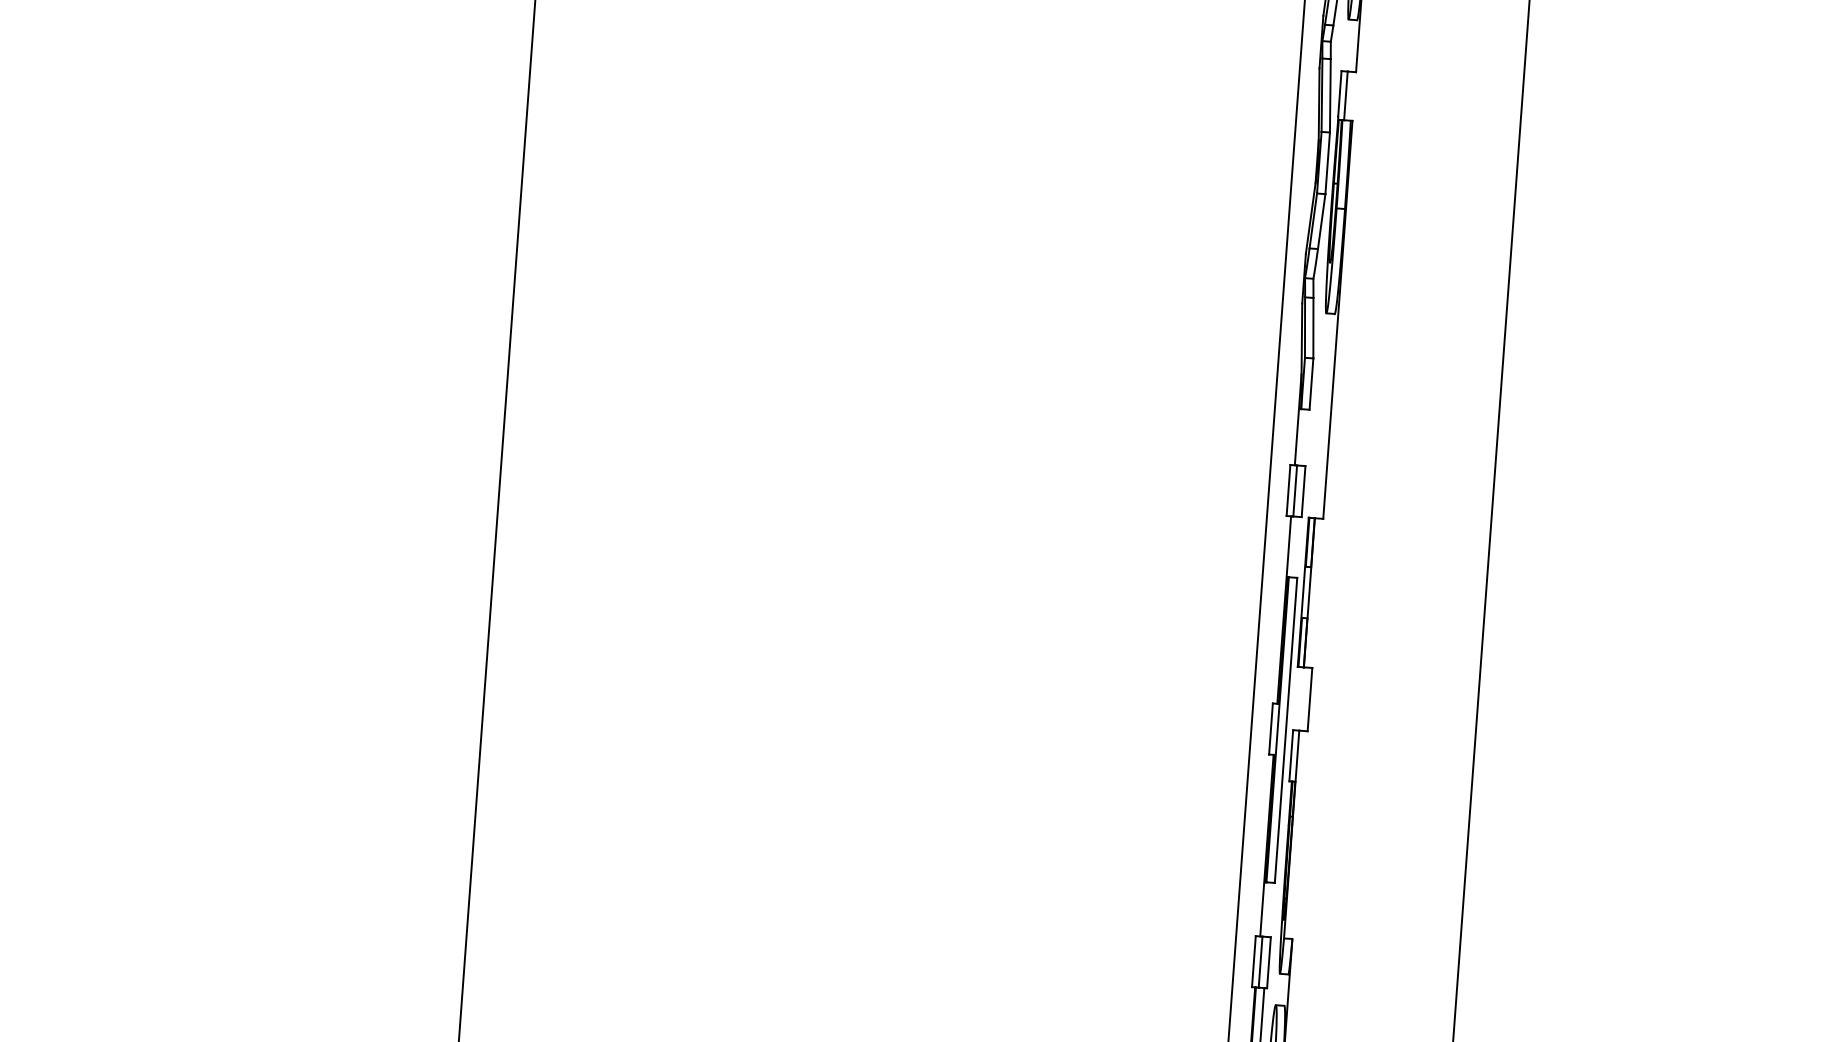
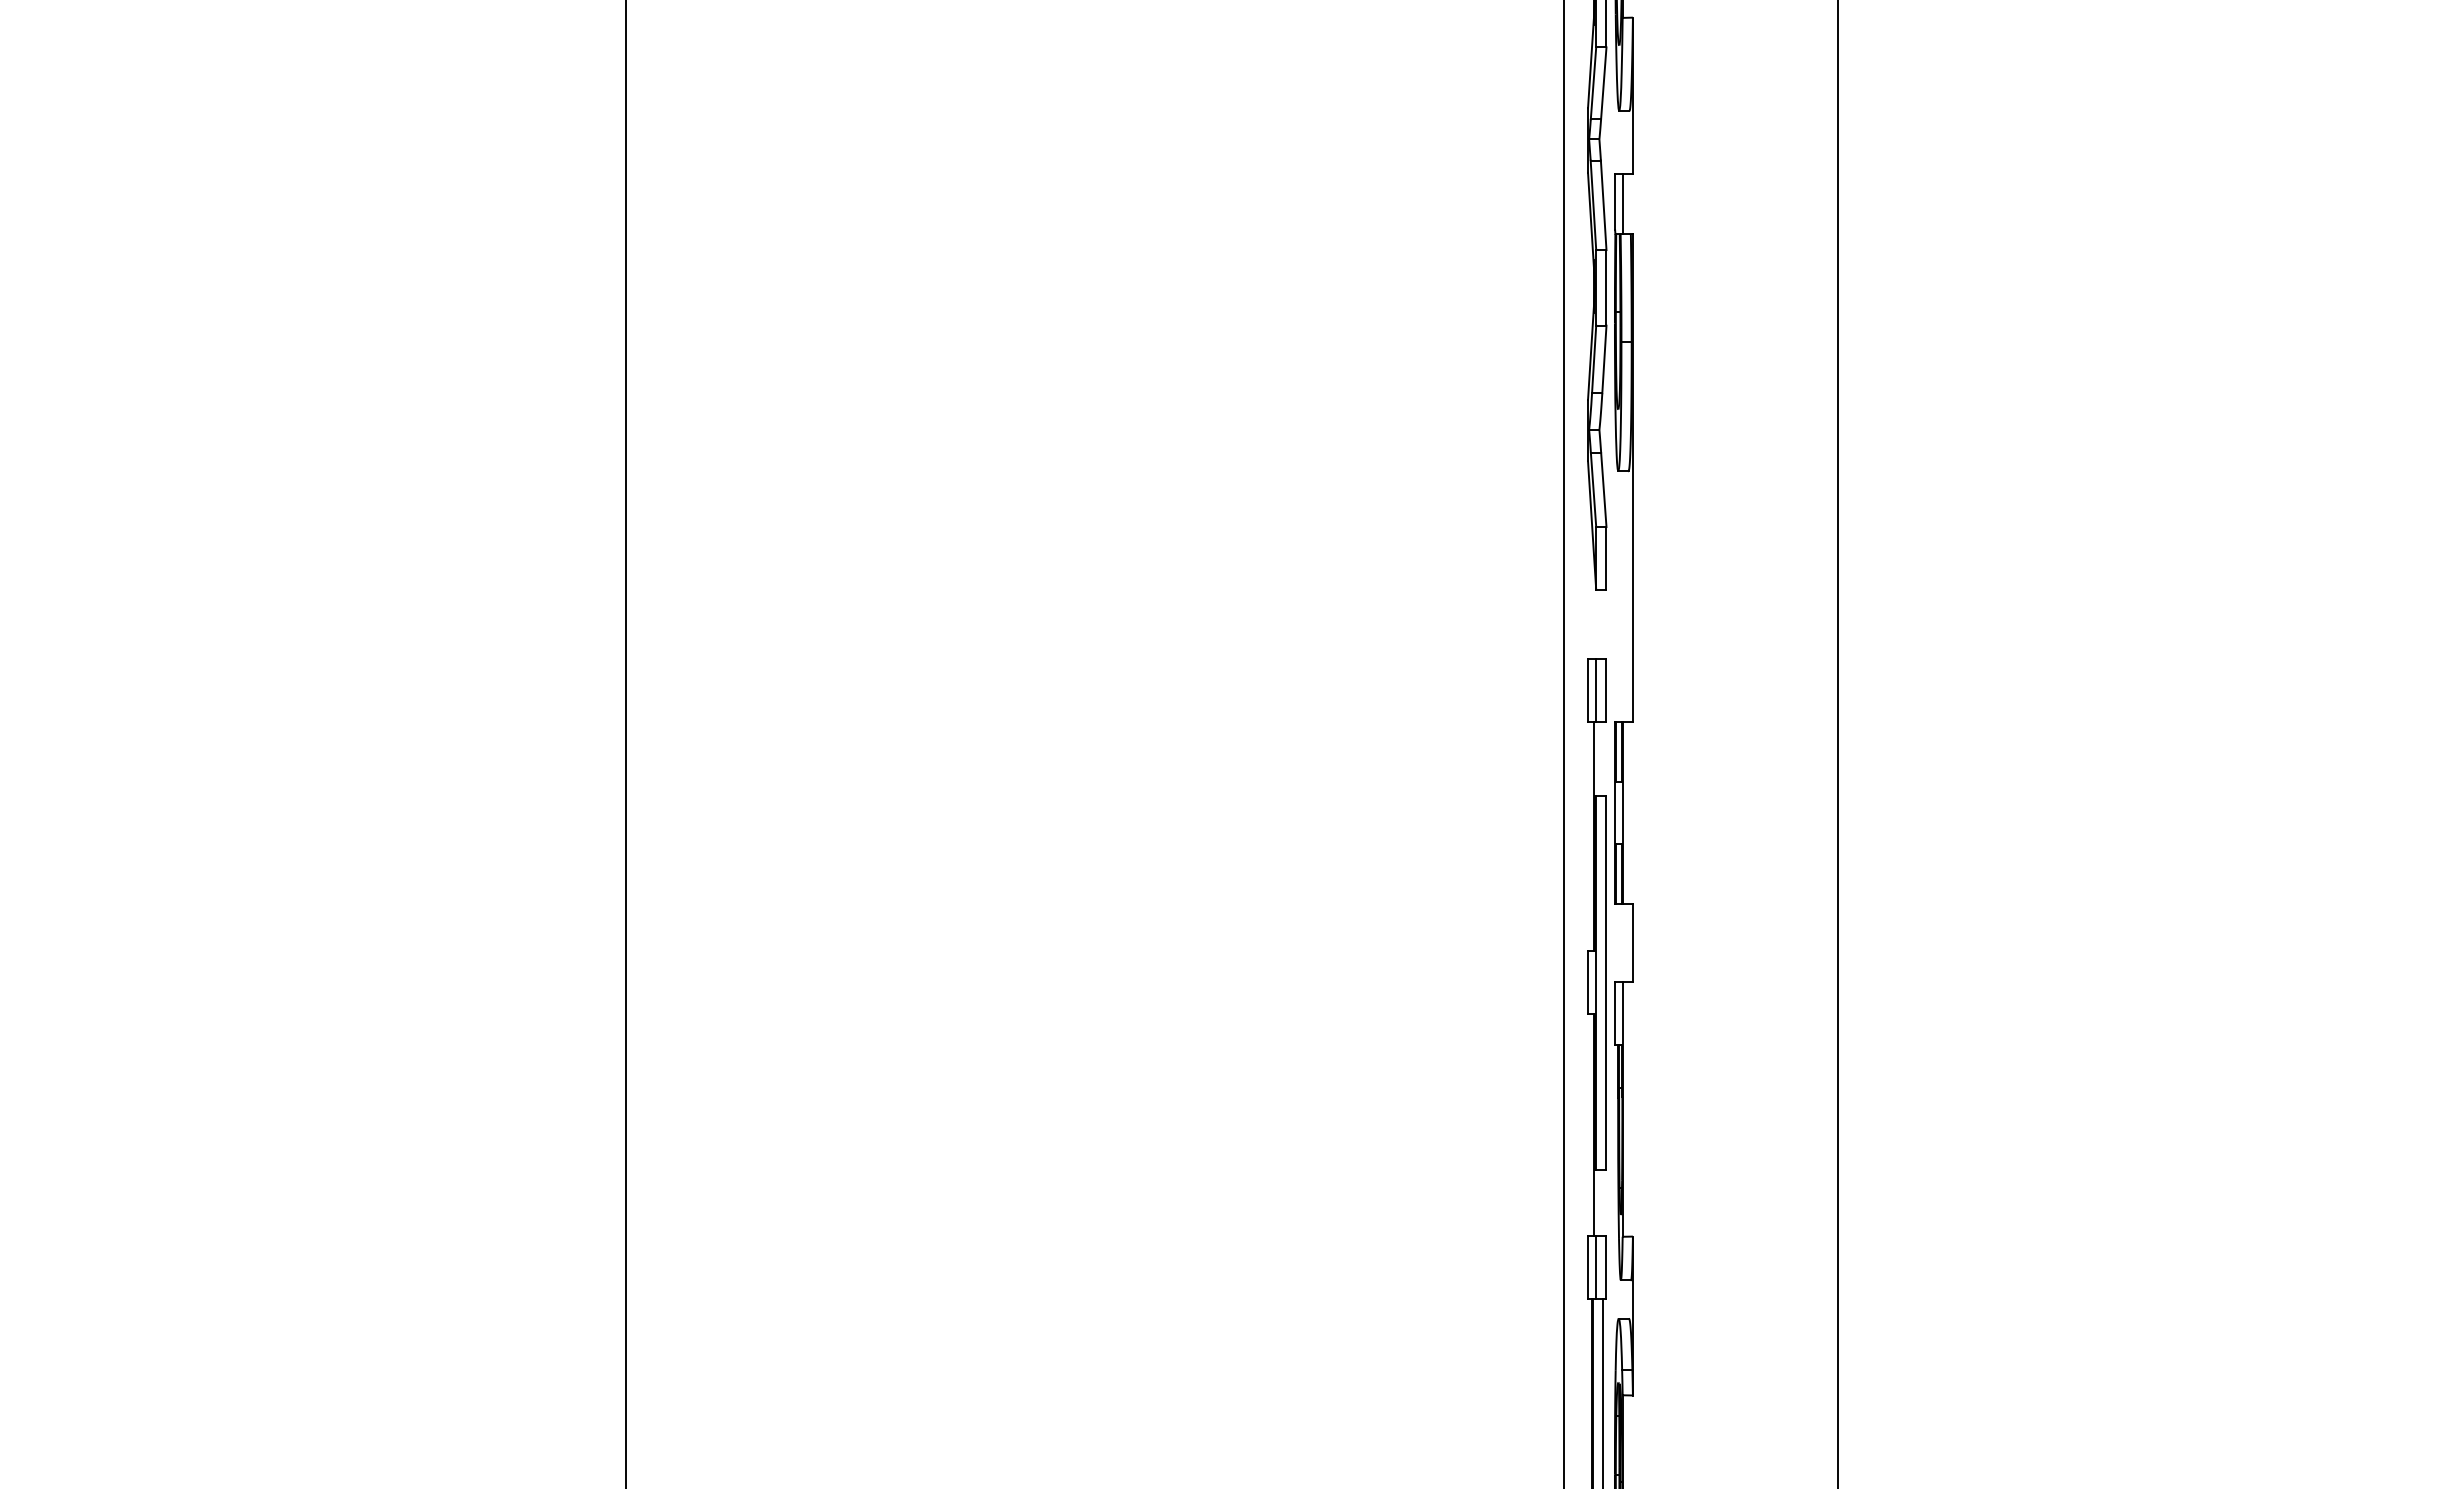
line: (1298, 419) -> (1593, 602), removed

